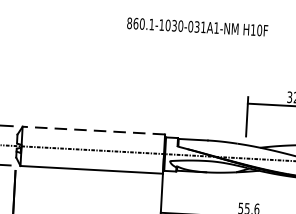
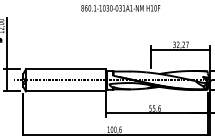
line: (93, 130) -> (65, 69), dashed -> solid

